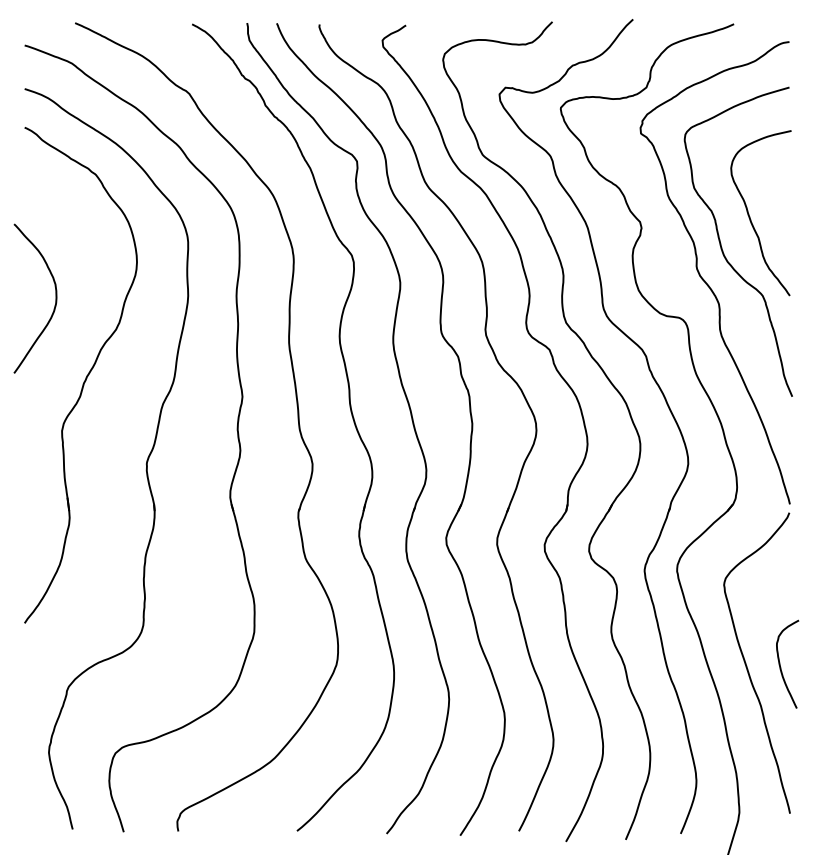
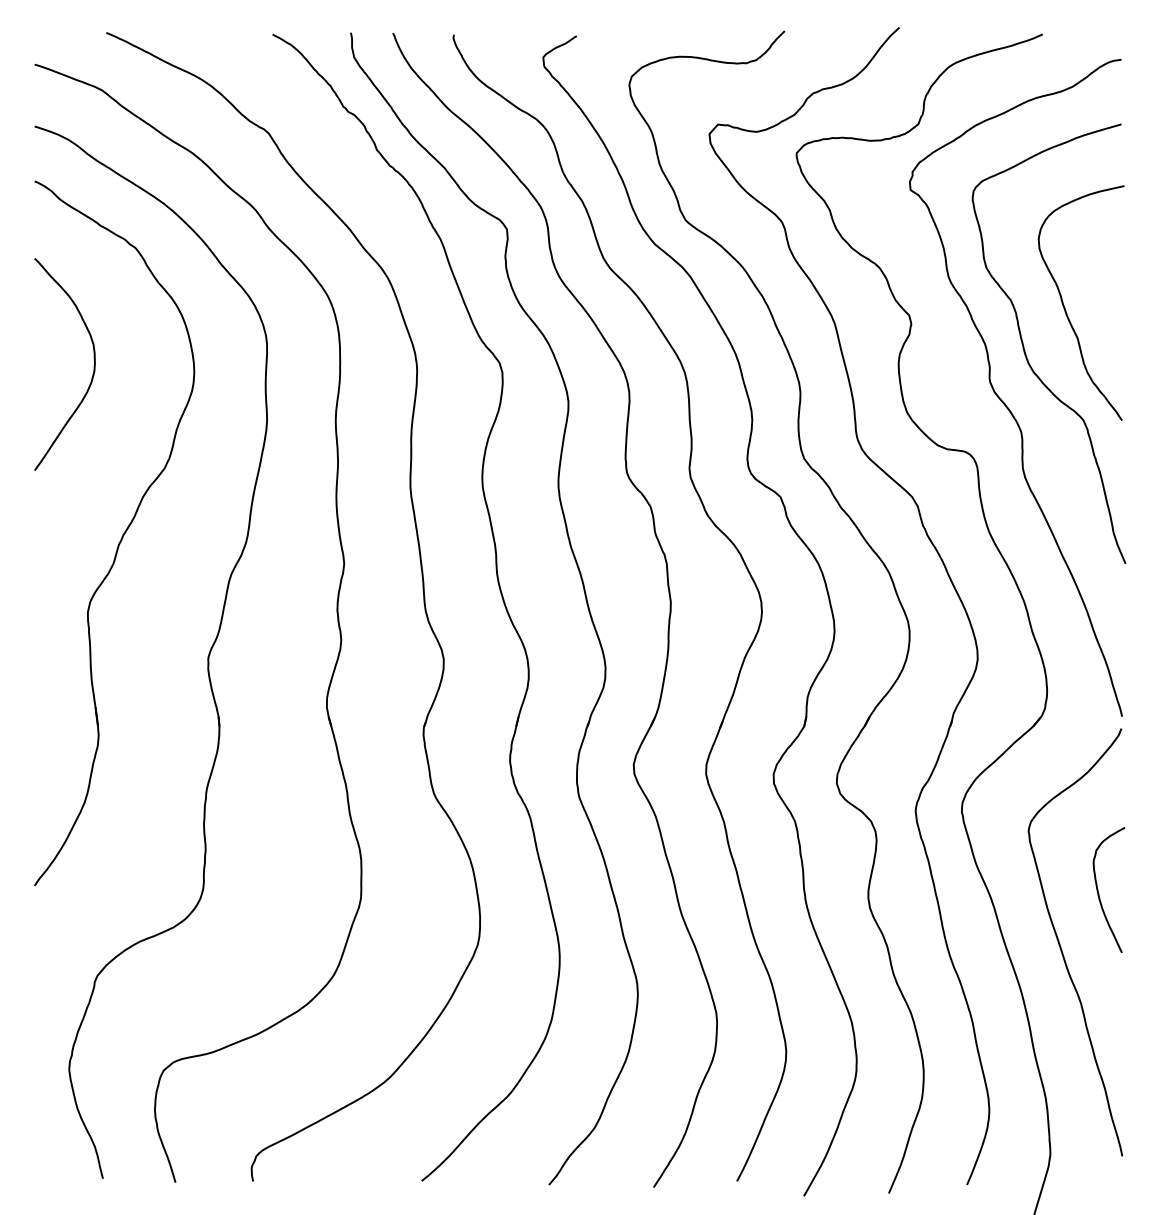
curve: (55, 299) -> (93, 365), moved
curve: (781, 666) -> (1099, 893), moved

